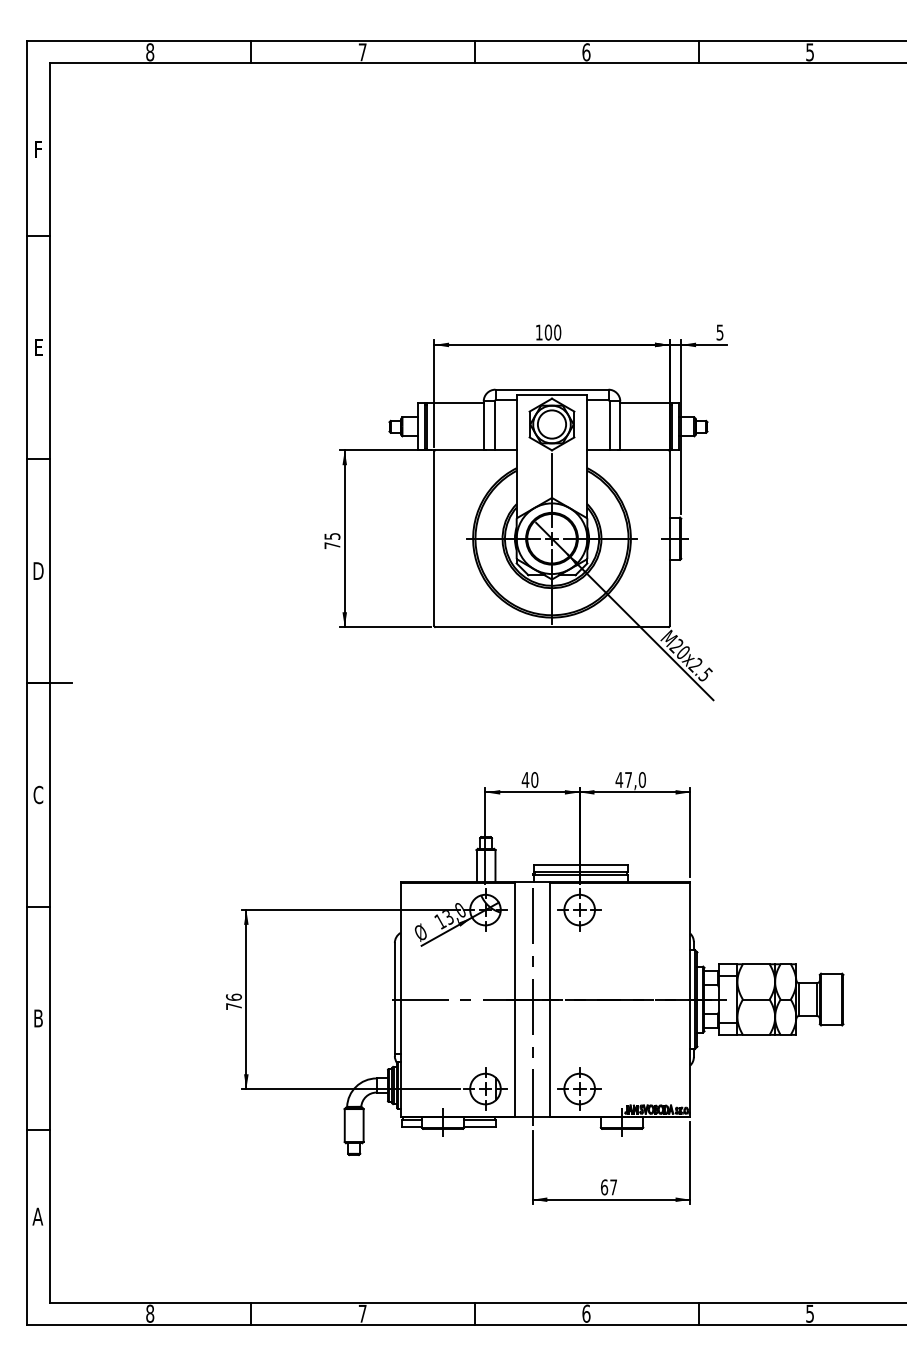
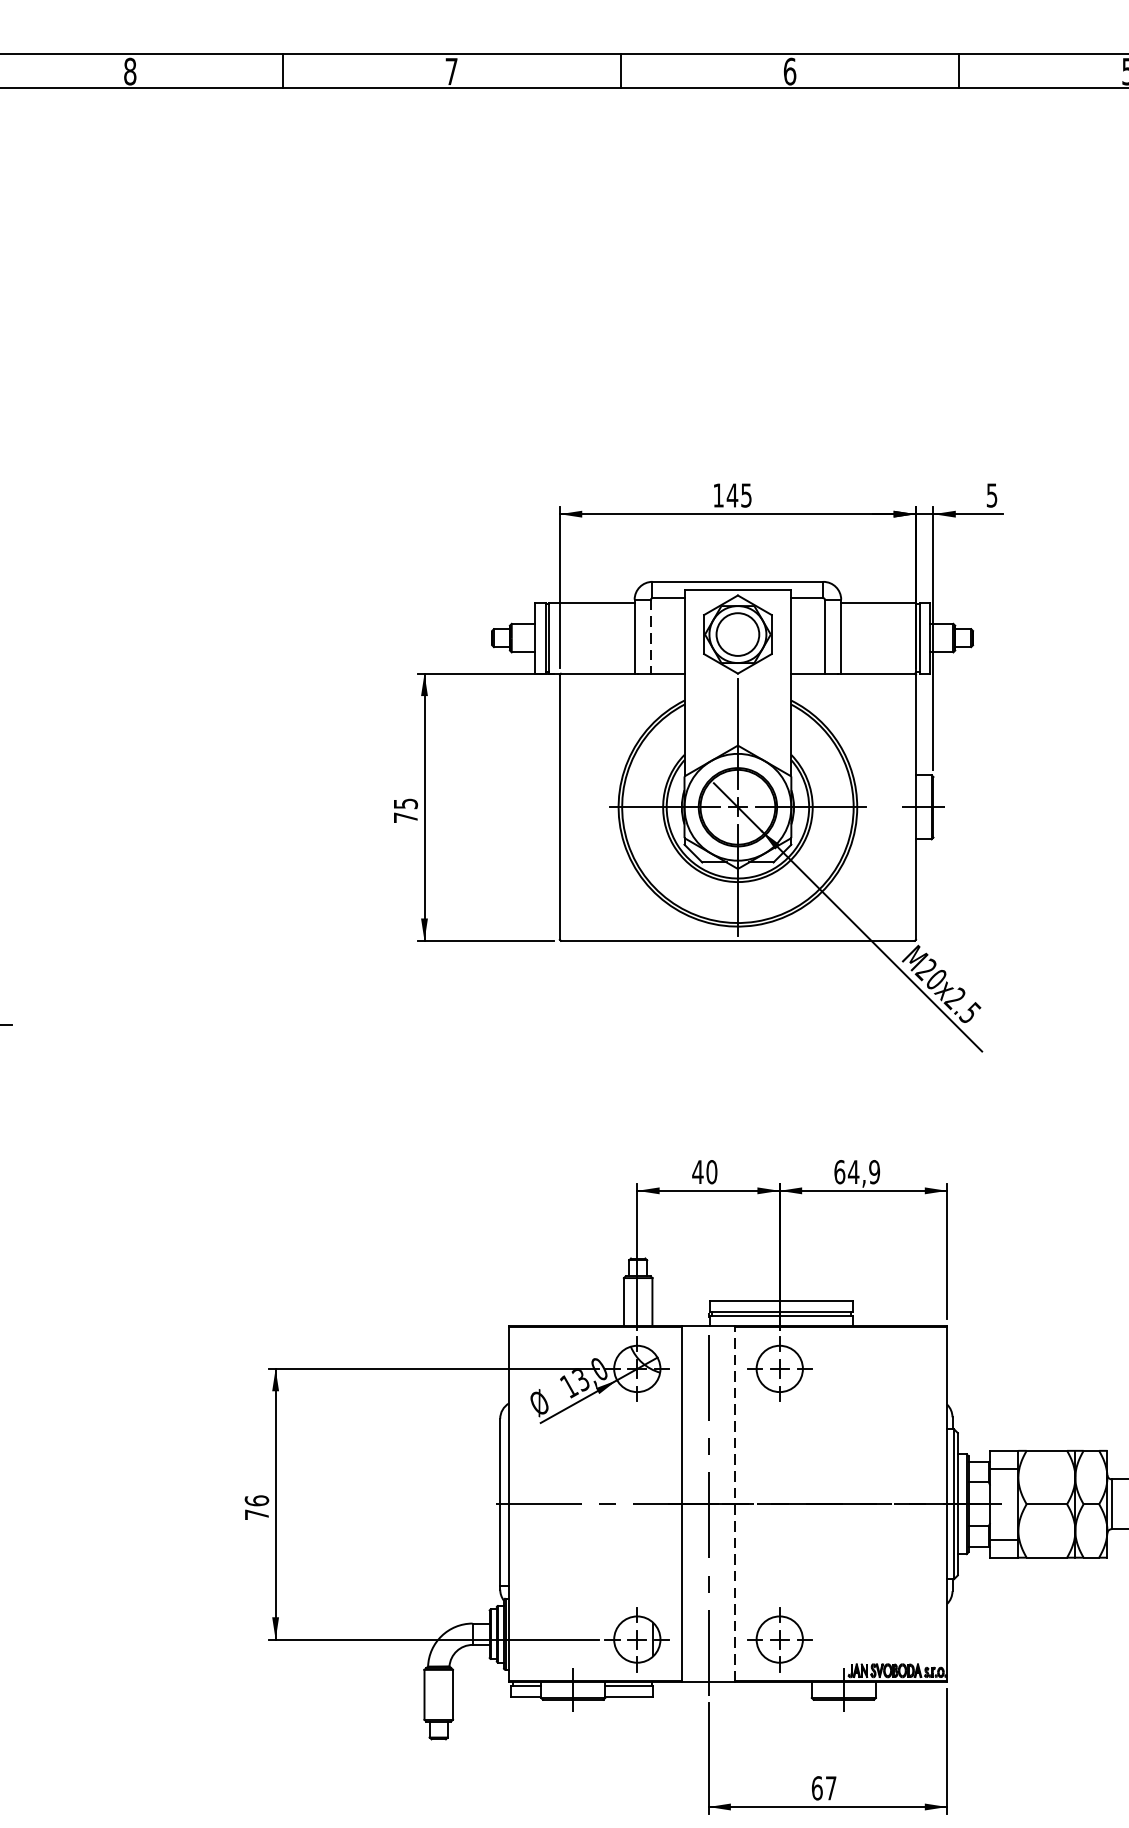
text: (552, 332) -> (738, 495), 100 -> 145
line: (494, 426) -> (650, 637), solid -> dashed
text: (630, 779) -> (856, 1171), 47,0 -> 64,9
line: (550, 999) -> (735, 1504), solid -> dashed

